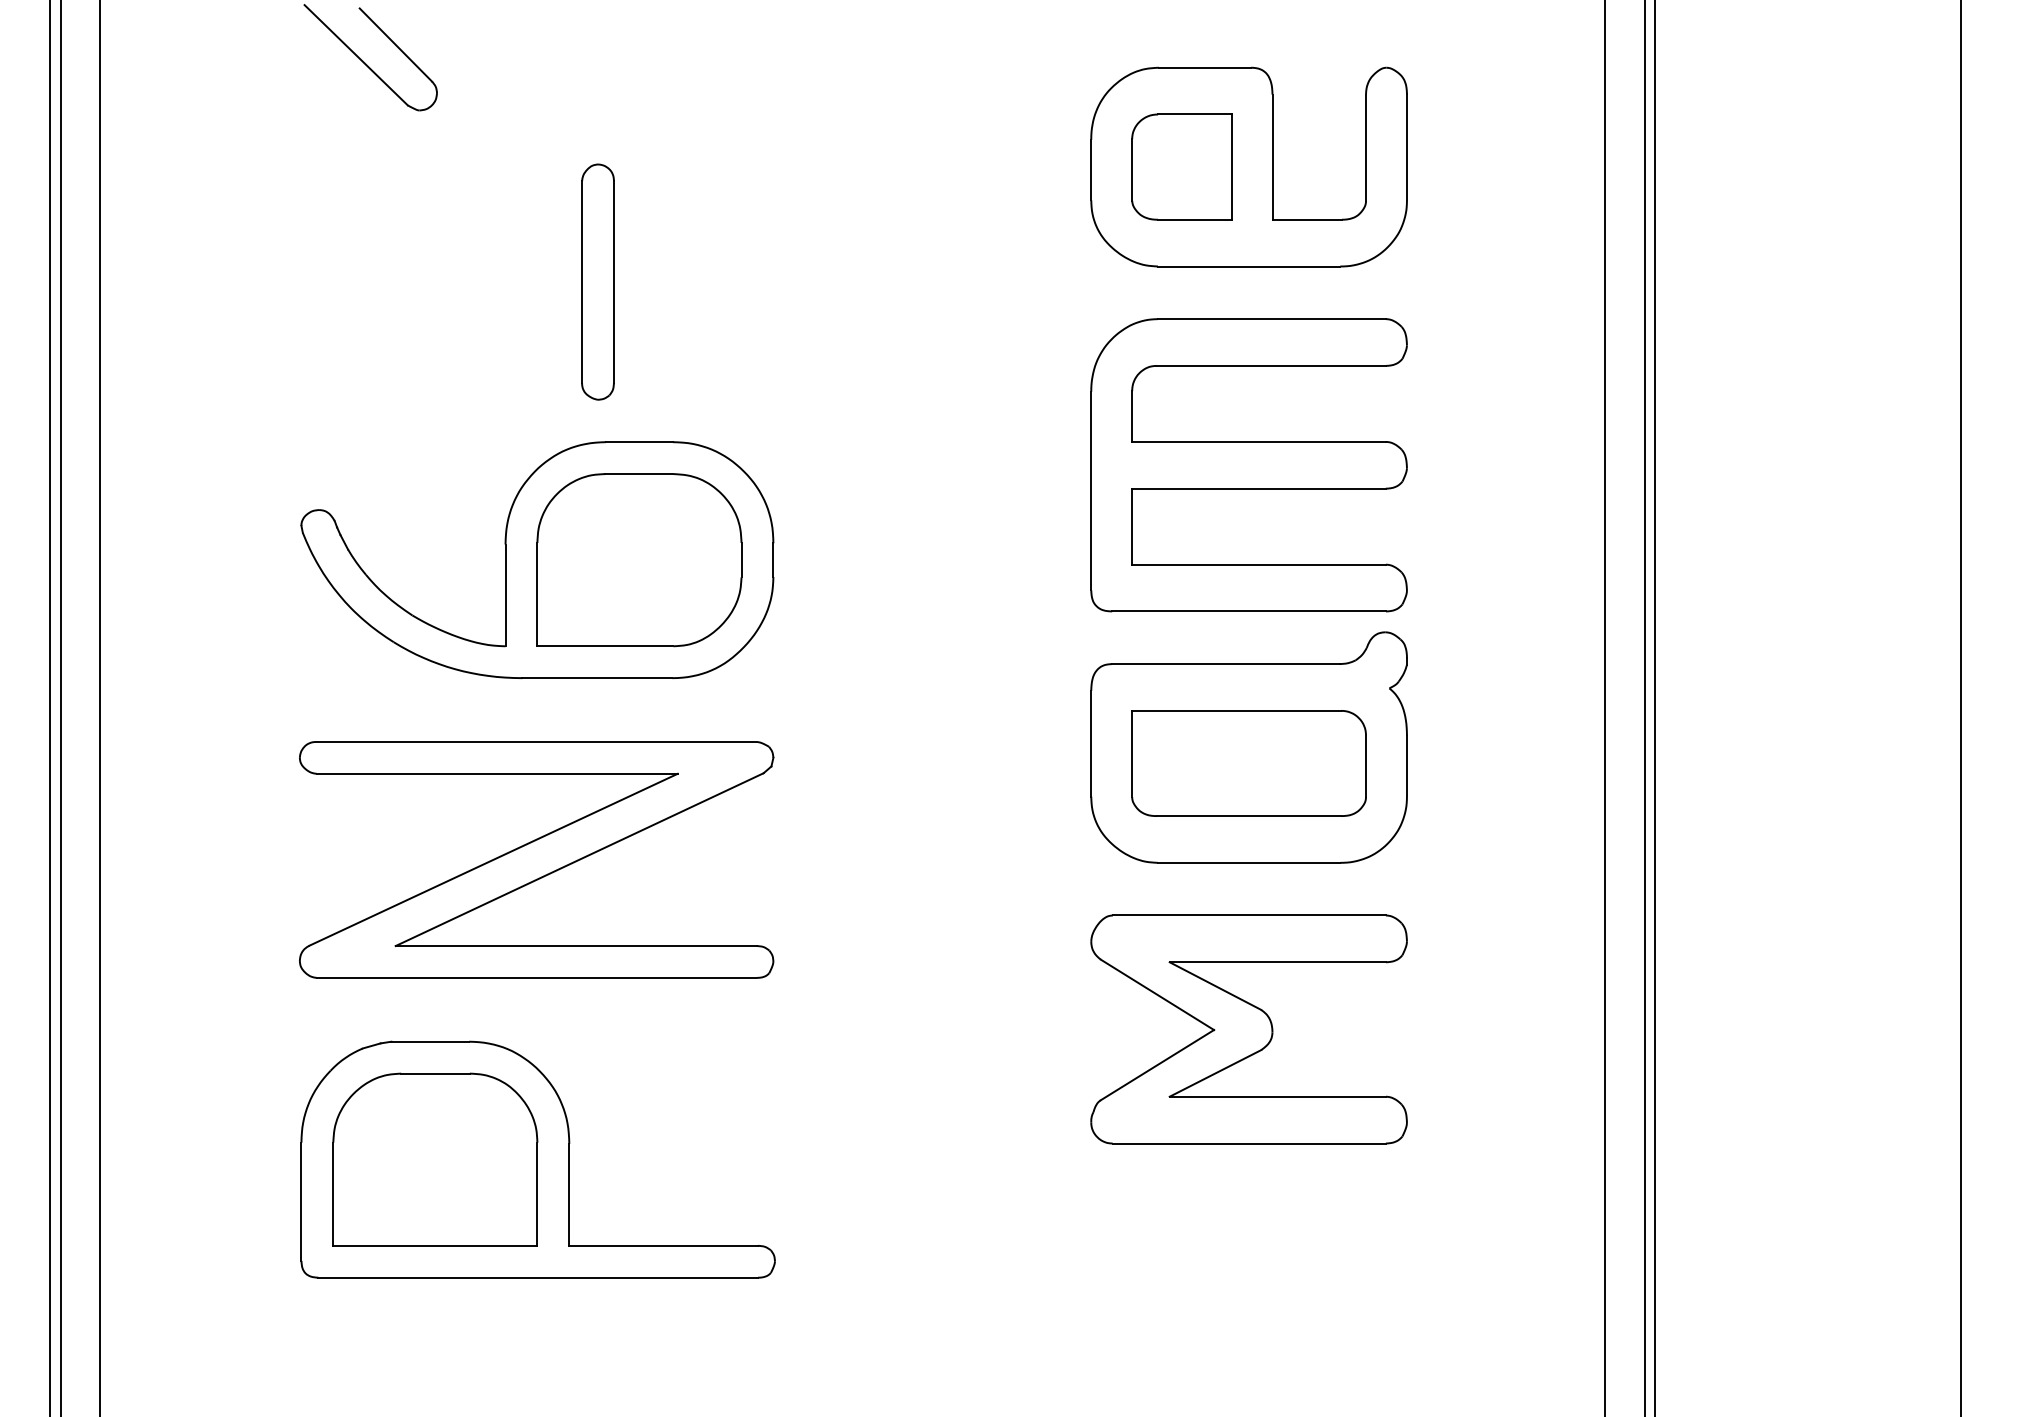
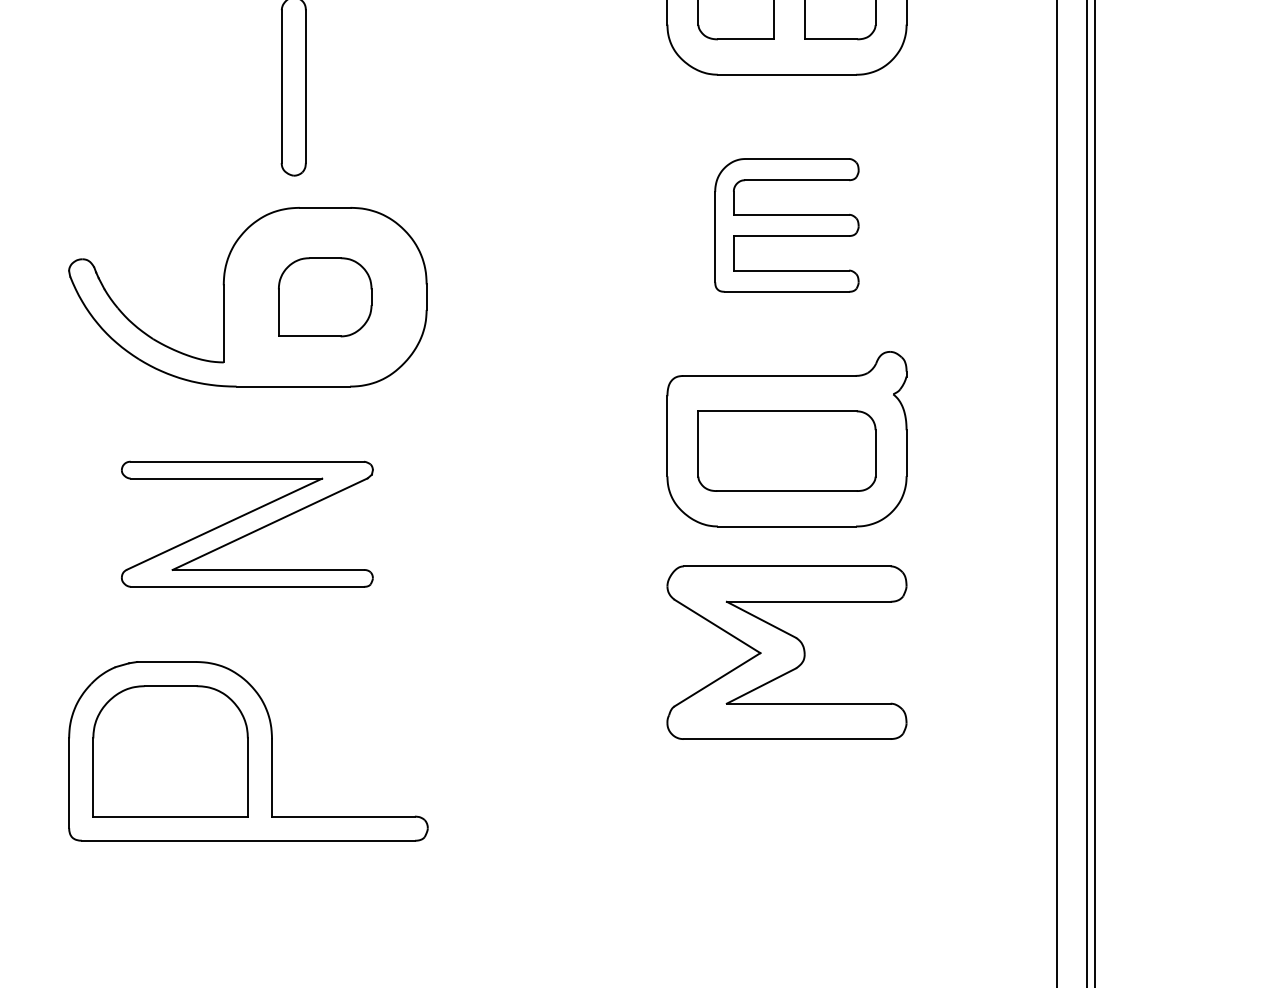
part: (1248, 465) -> (786, 225), size x0.6
part: (639, 560) -> (325, 297), size x0.6
part: (536, 859) -> (247, 523), size x0.7

